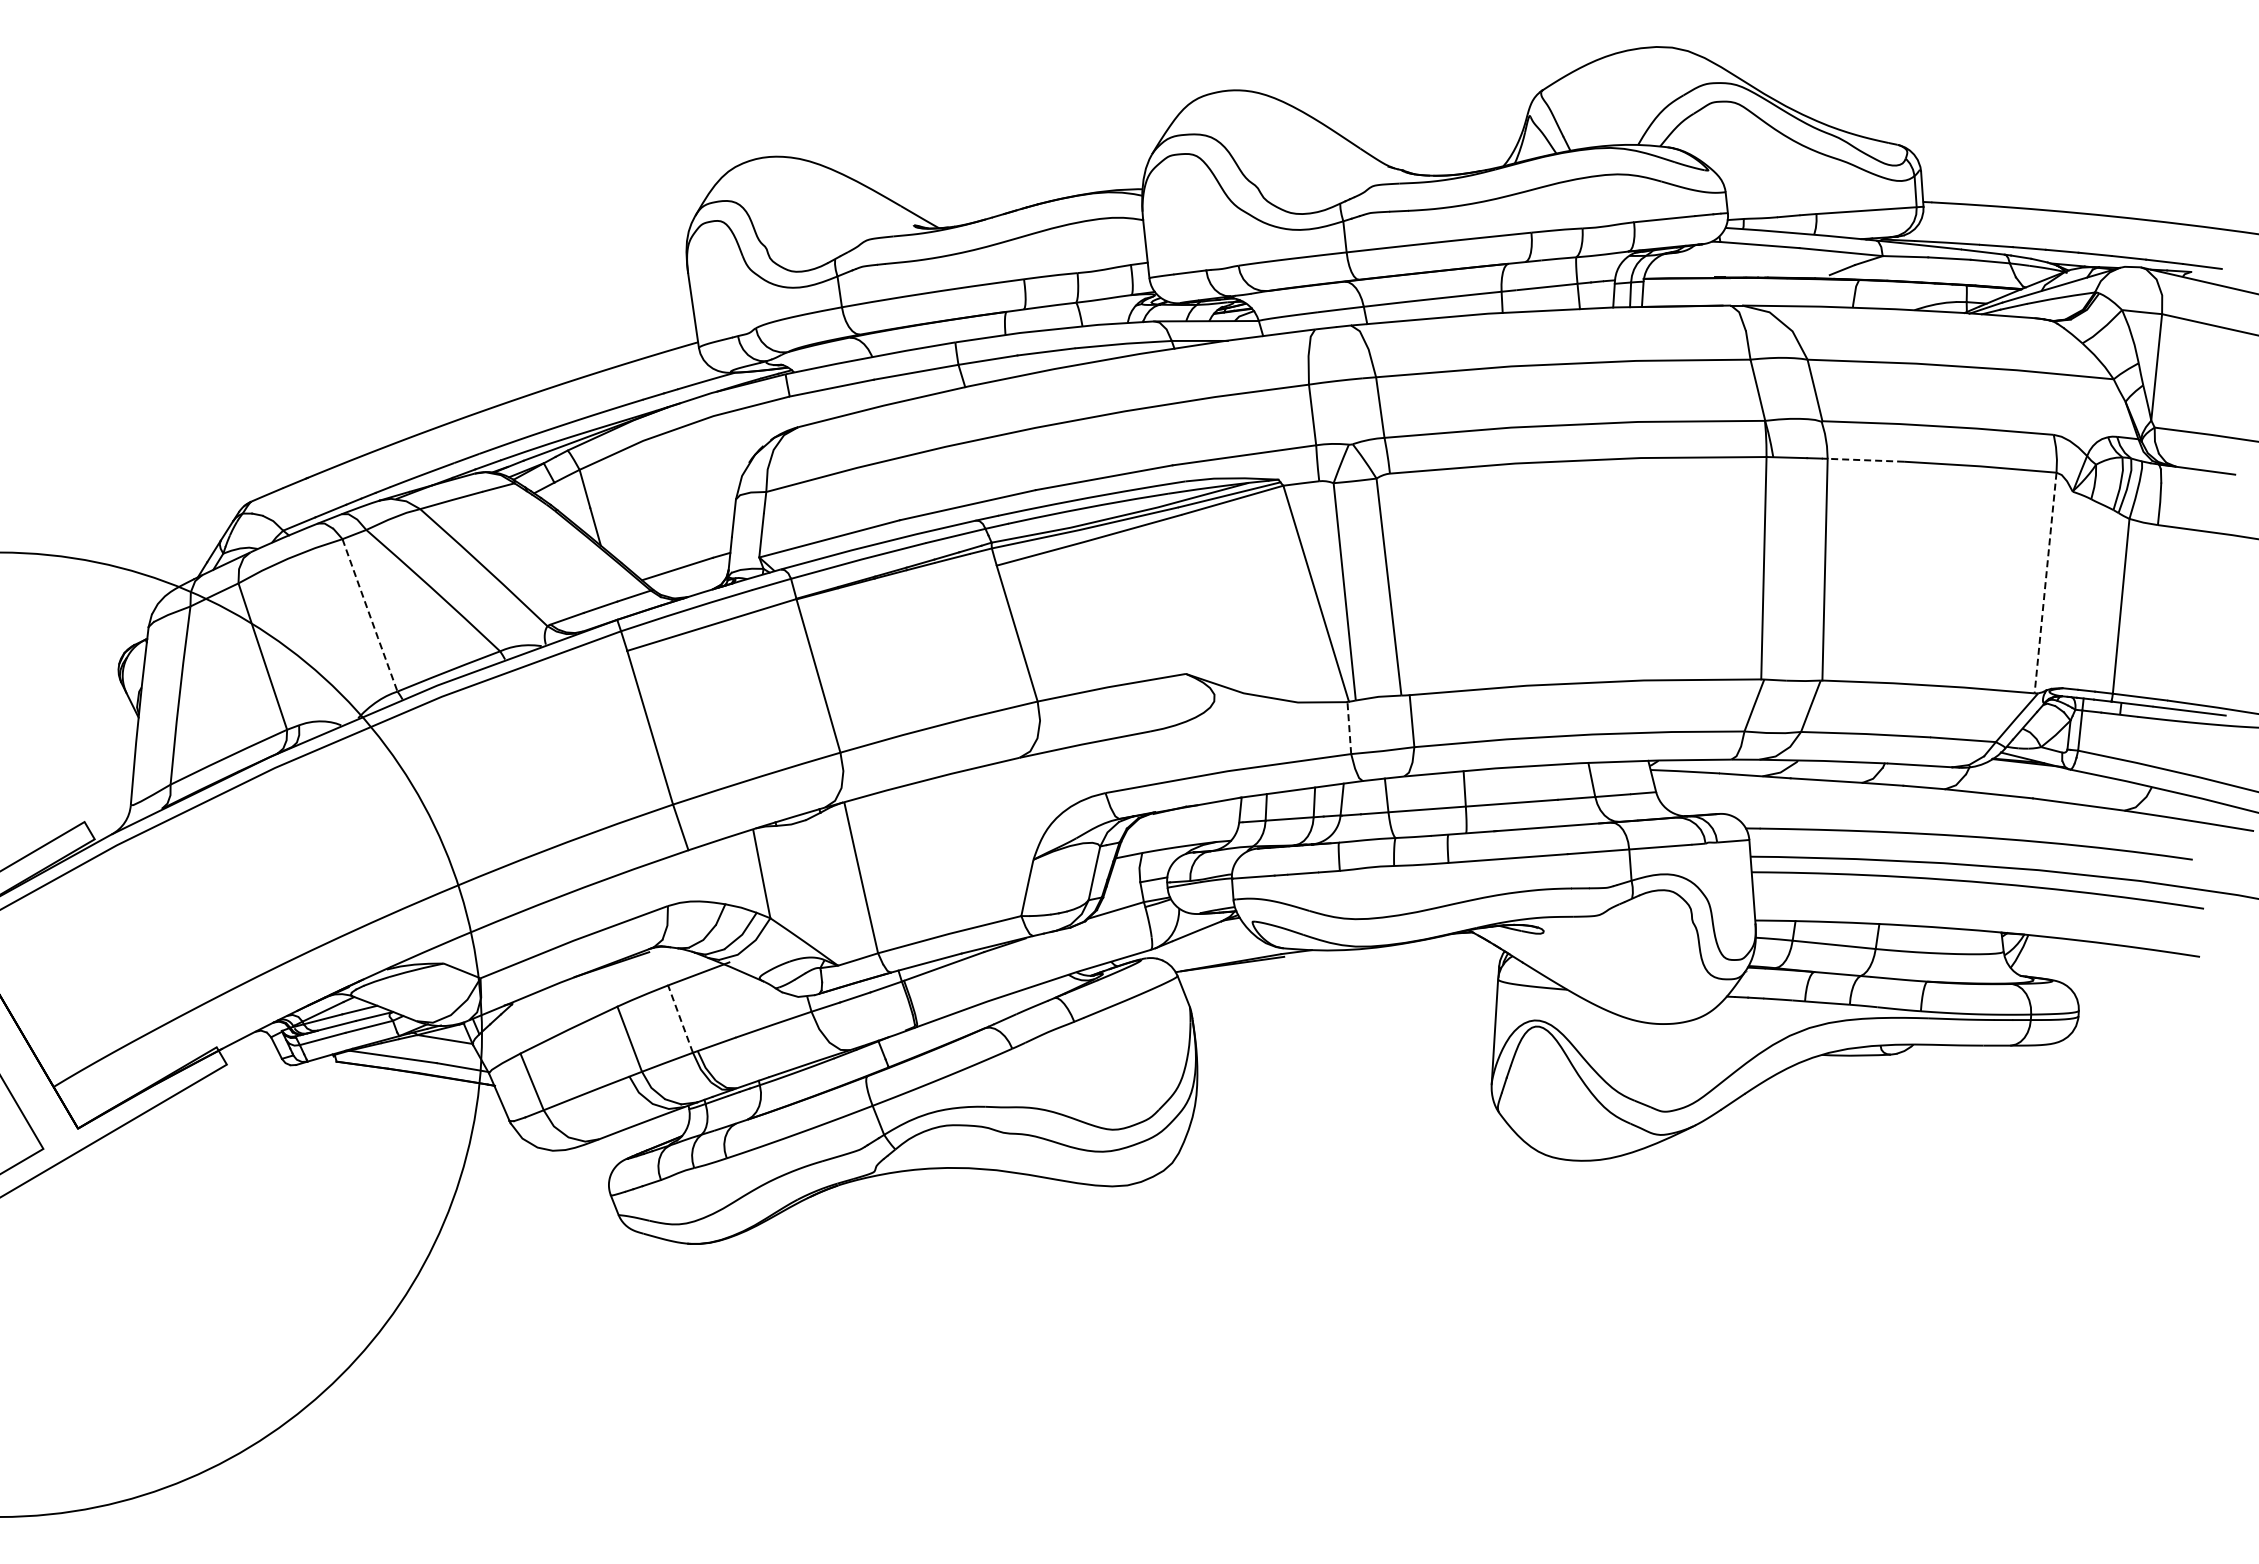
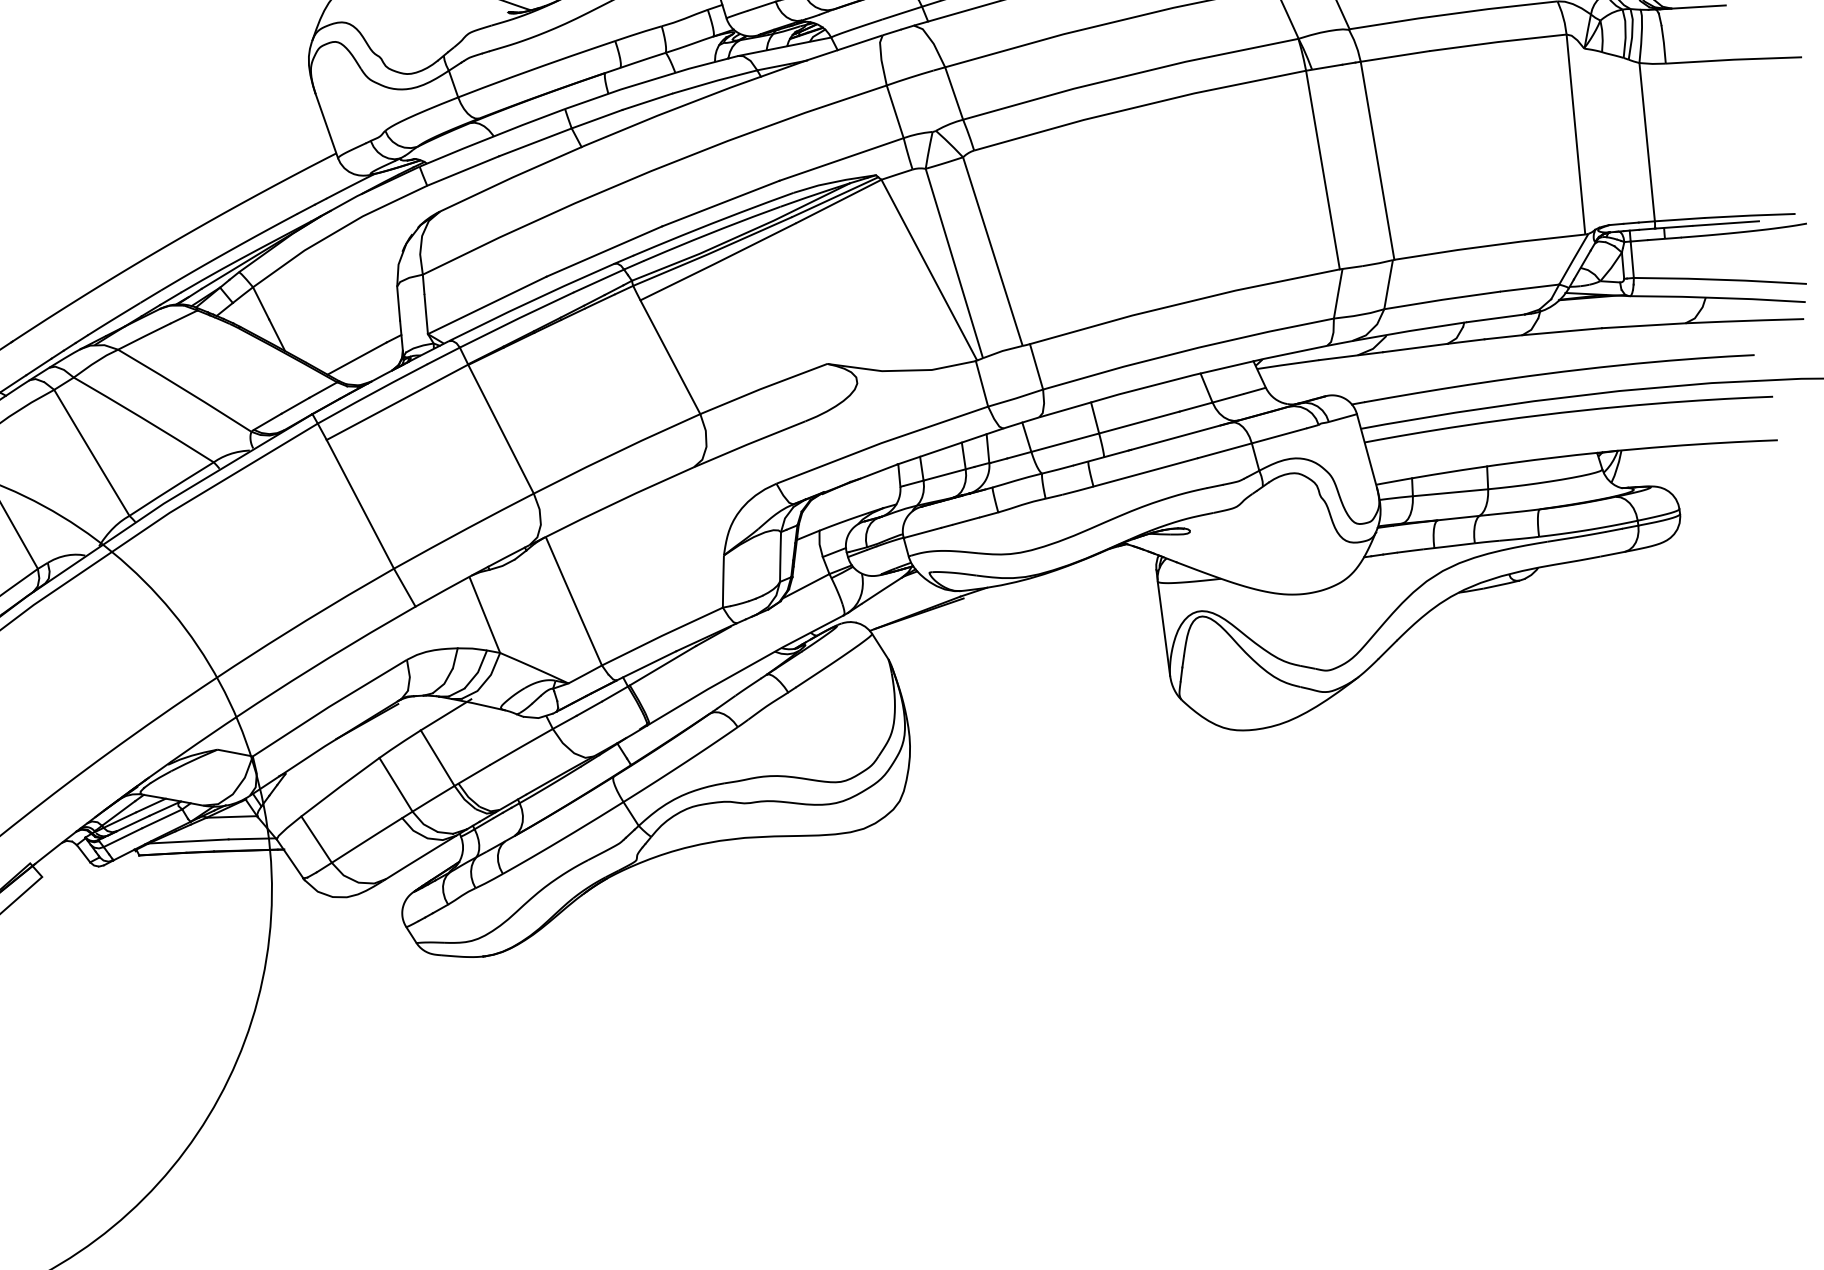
line: (1862, 460) -> (1391, 57), dashed -> solid
line: (2045, 583) -> (1575, 134), dashed -> solid
line: (369, 615) -> (91, 453), dashed -> solid
line: (1349, 728) -> (982, 384), dashed -> solid
line: (680, 1019) -> (437, 758), dashed -> solid

